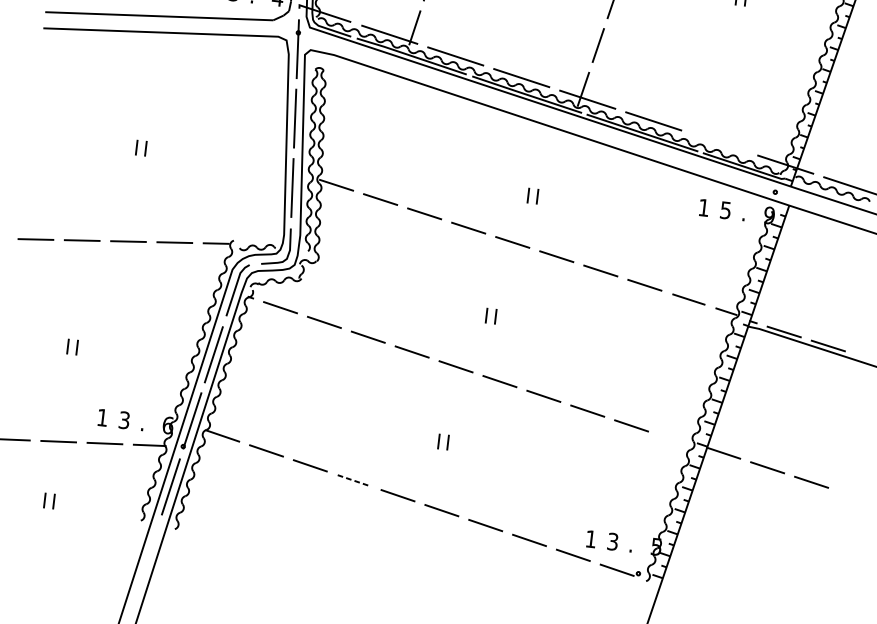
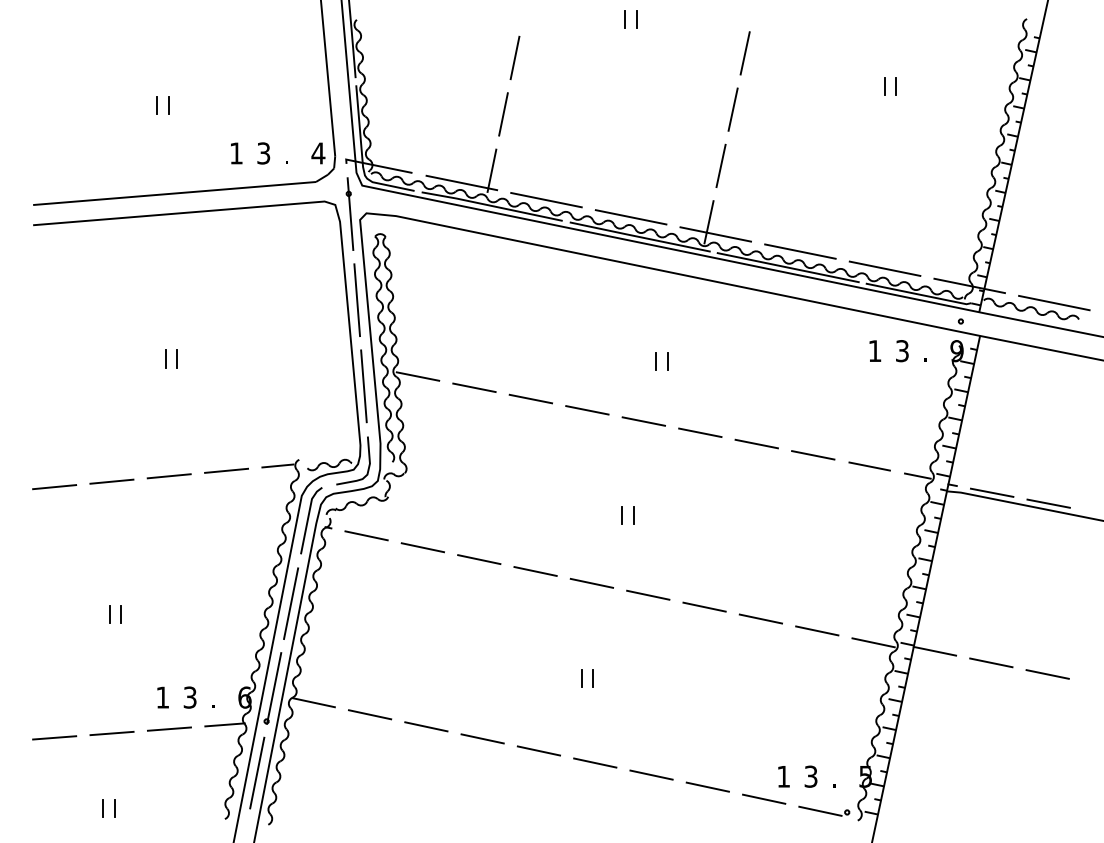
line: (719, 142) -> (884, 268), added
text: (725, 209) -> (902, 350), 5 -> 3
line: (675, 440) -> (873, 642), added
line: (354, 480) -> (482, 738), dashed -> solid

